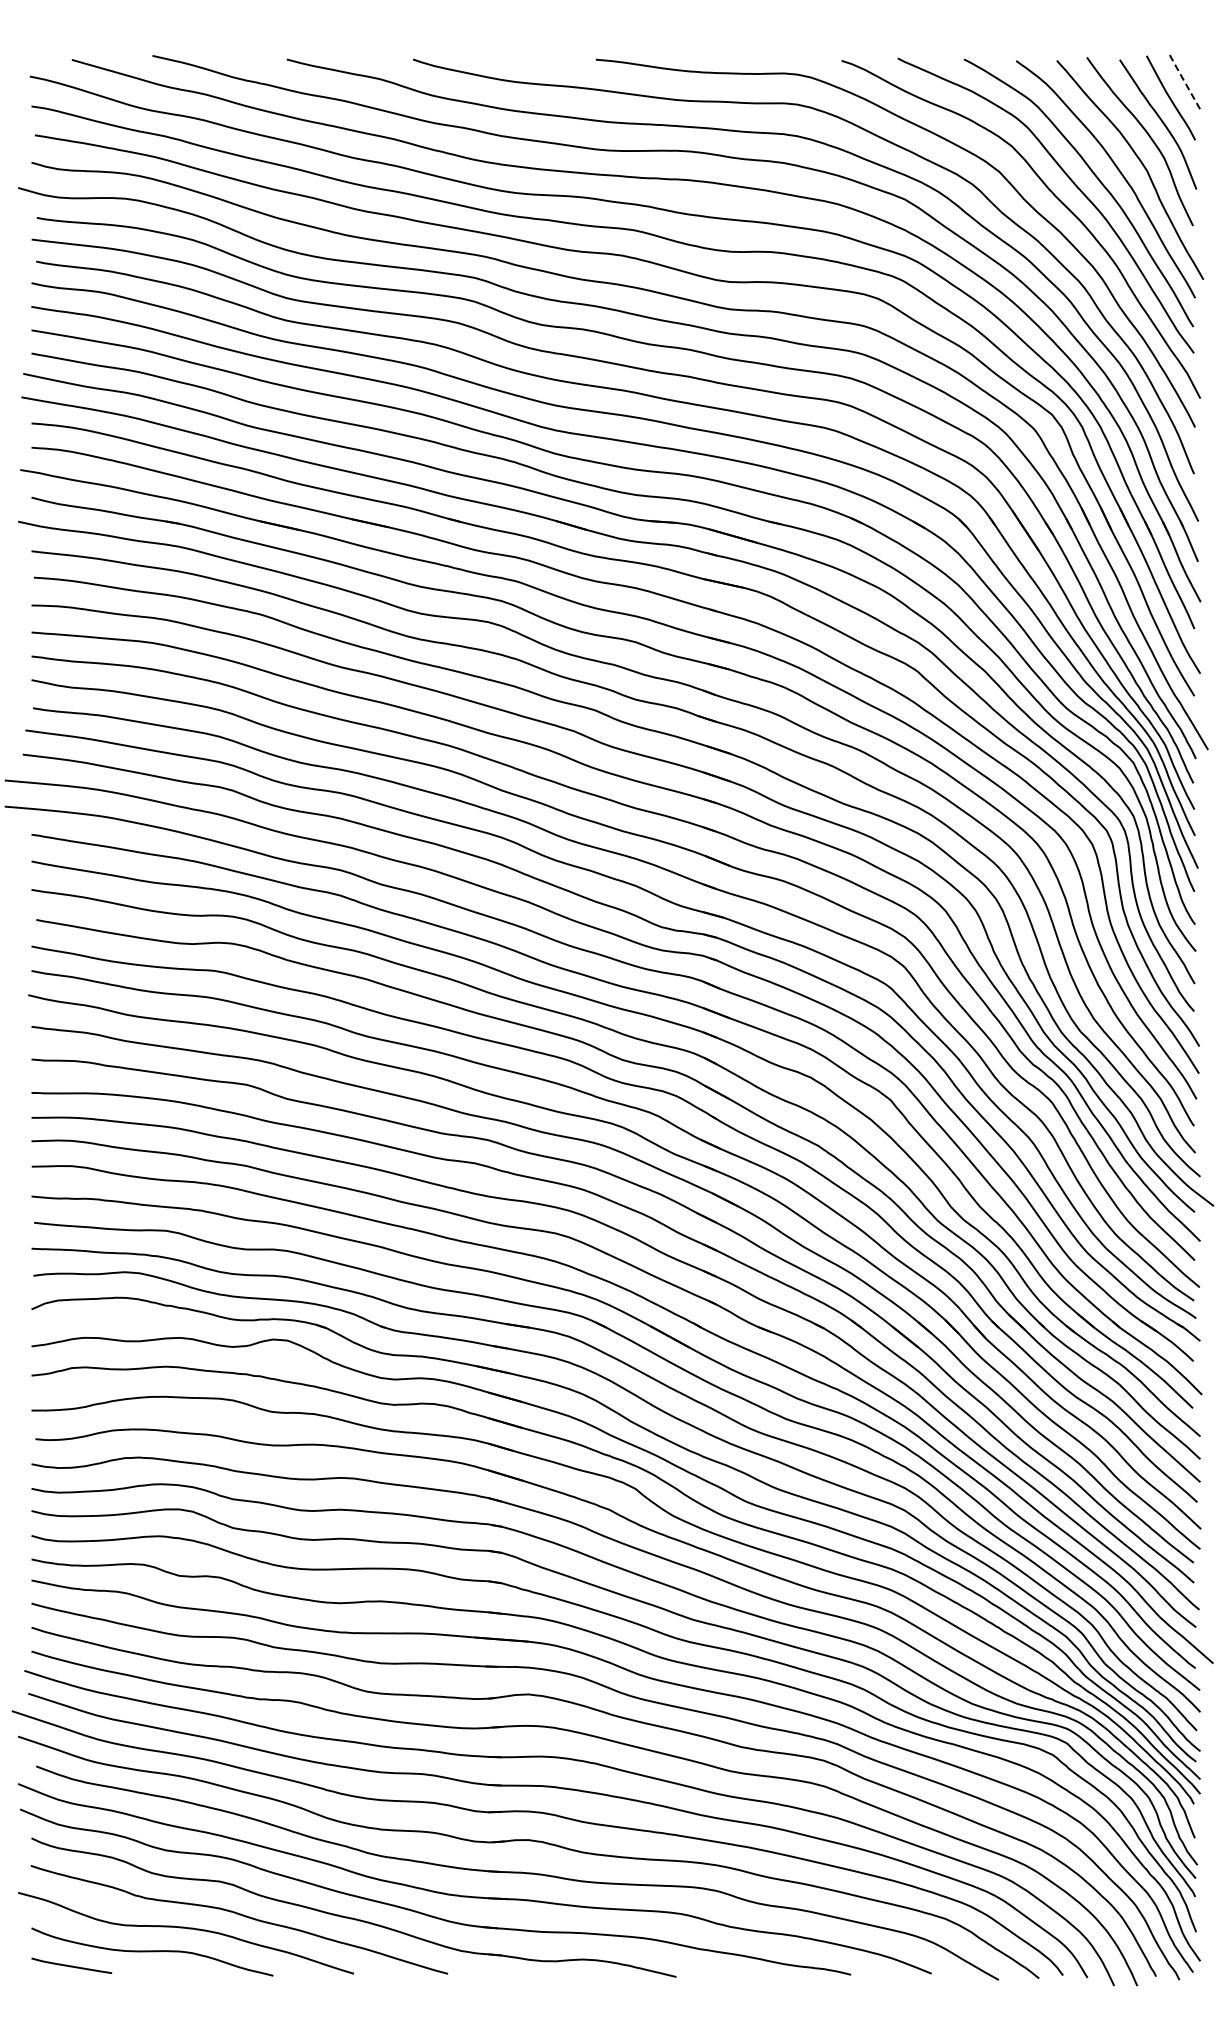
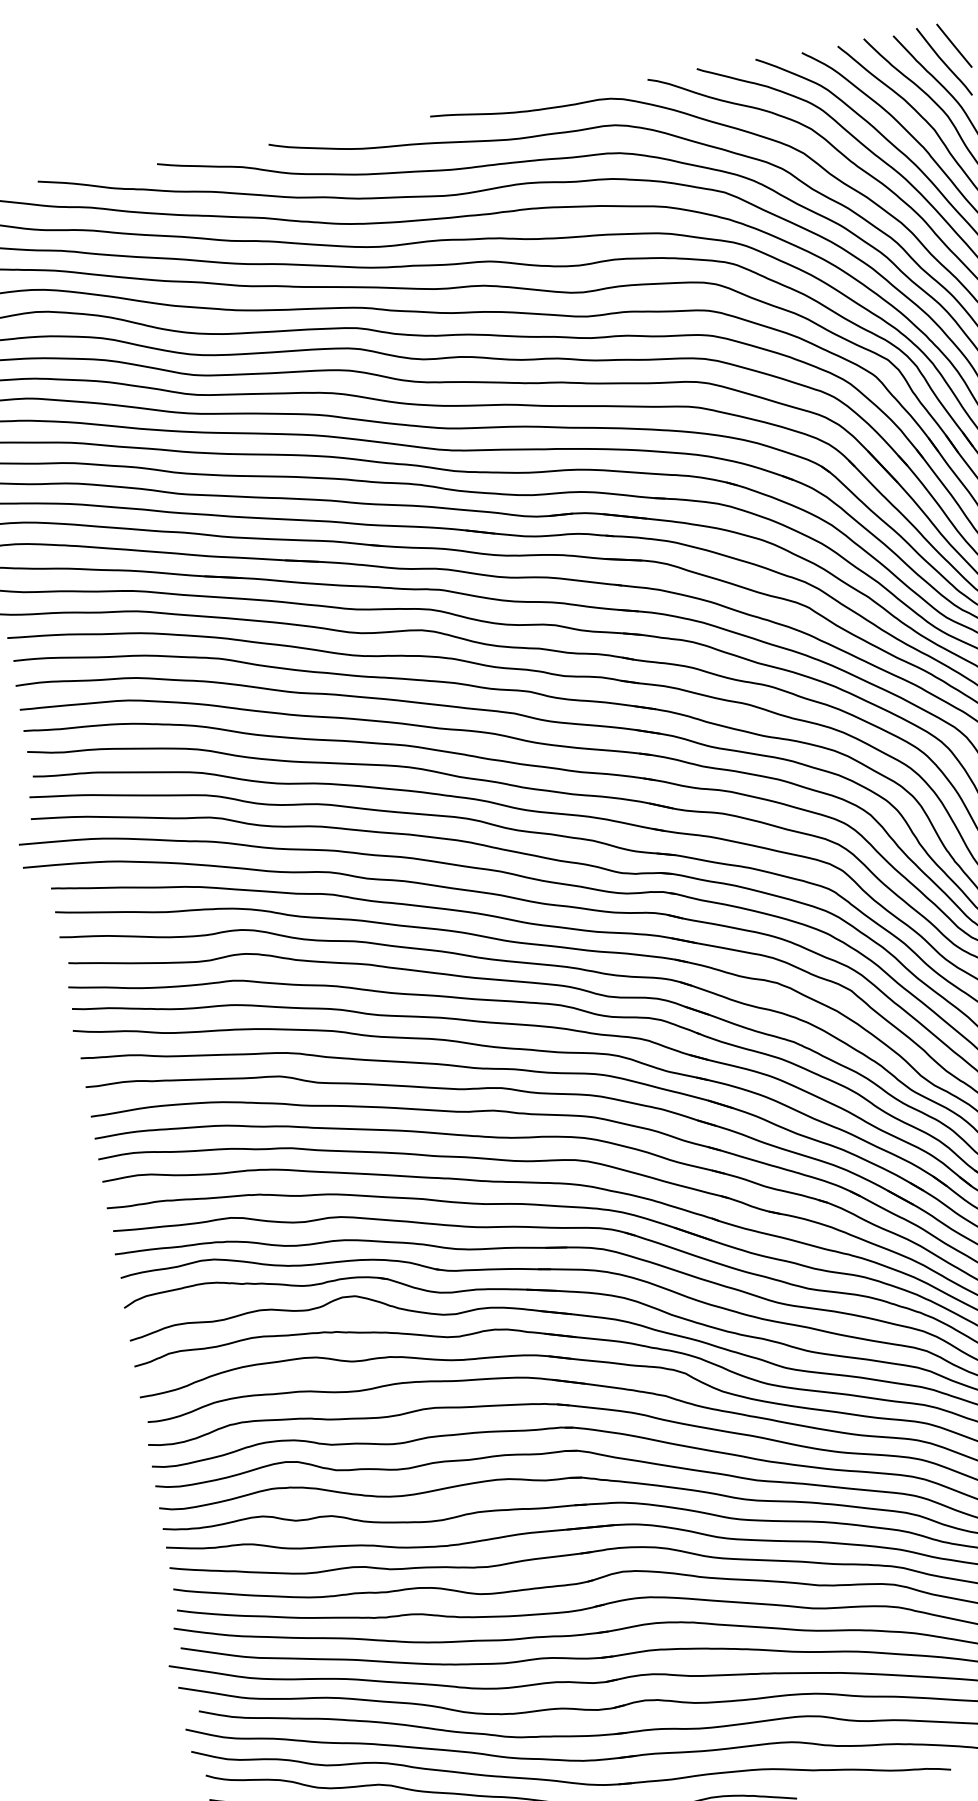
line: (1184, 81) -> (953, 45), dashed -> solid

